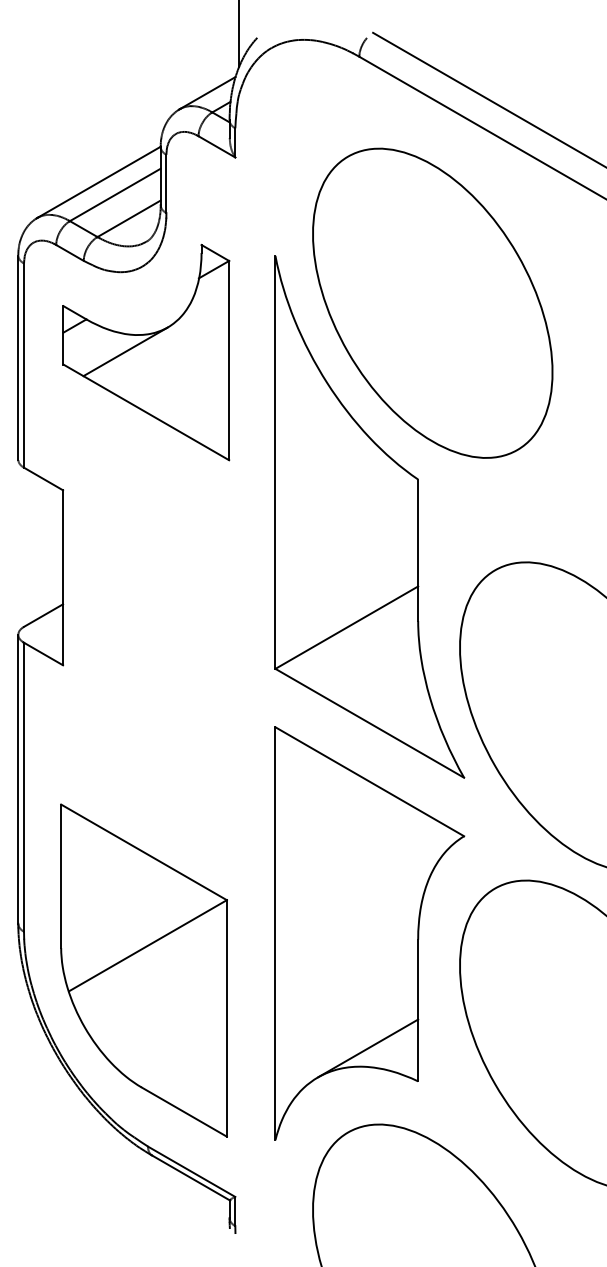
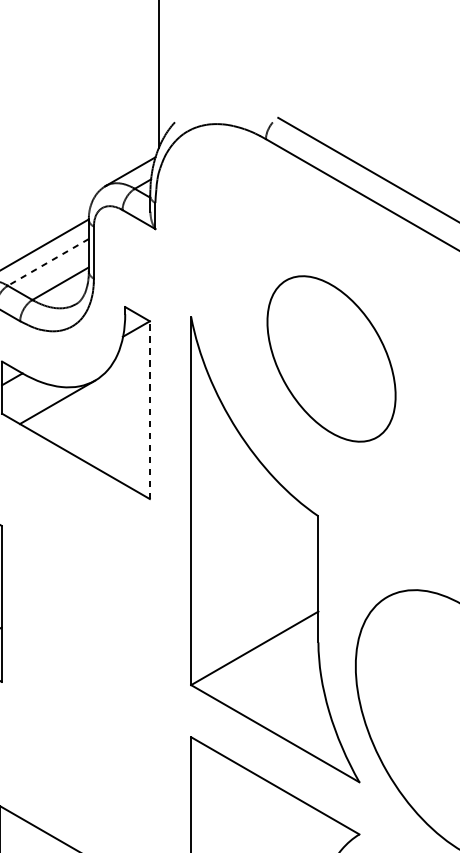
line: (114, 195) -> (47, 262), solid -> dashed
part: (432, 302) -> (331, 358), size x0.6
line: (229, 360) -> (150, 410), solid -> dashed

